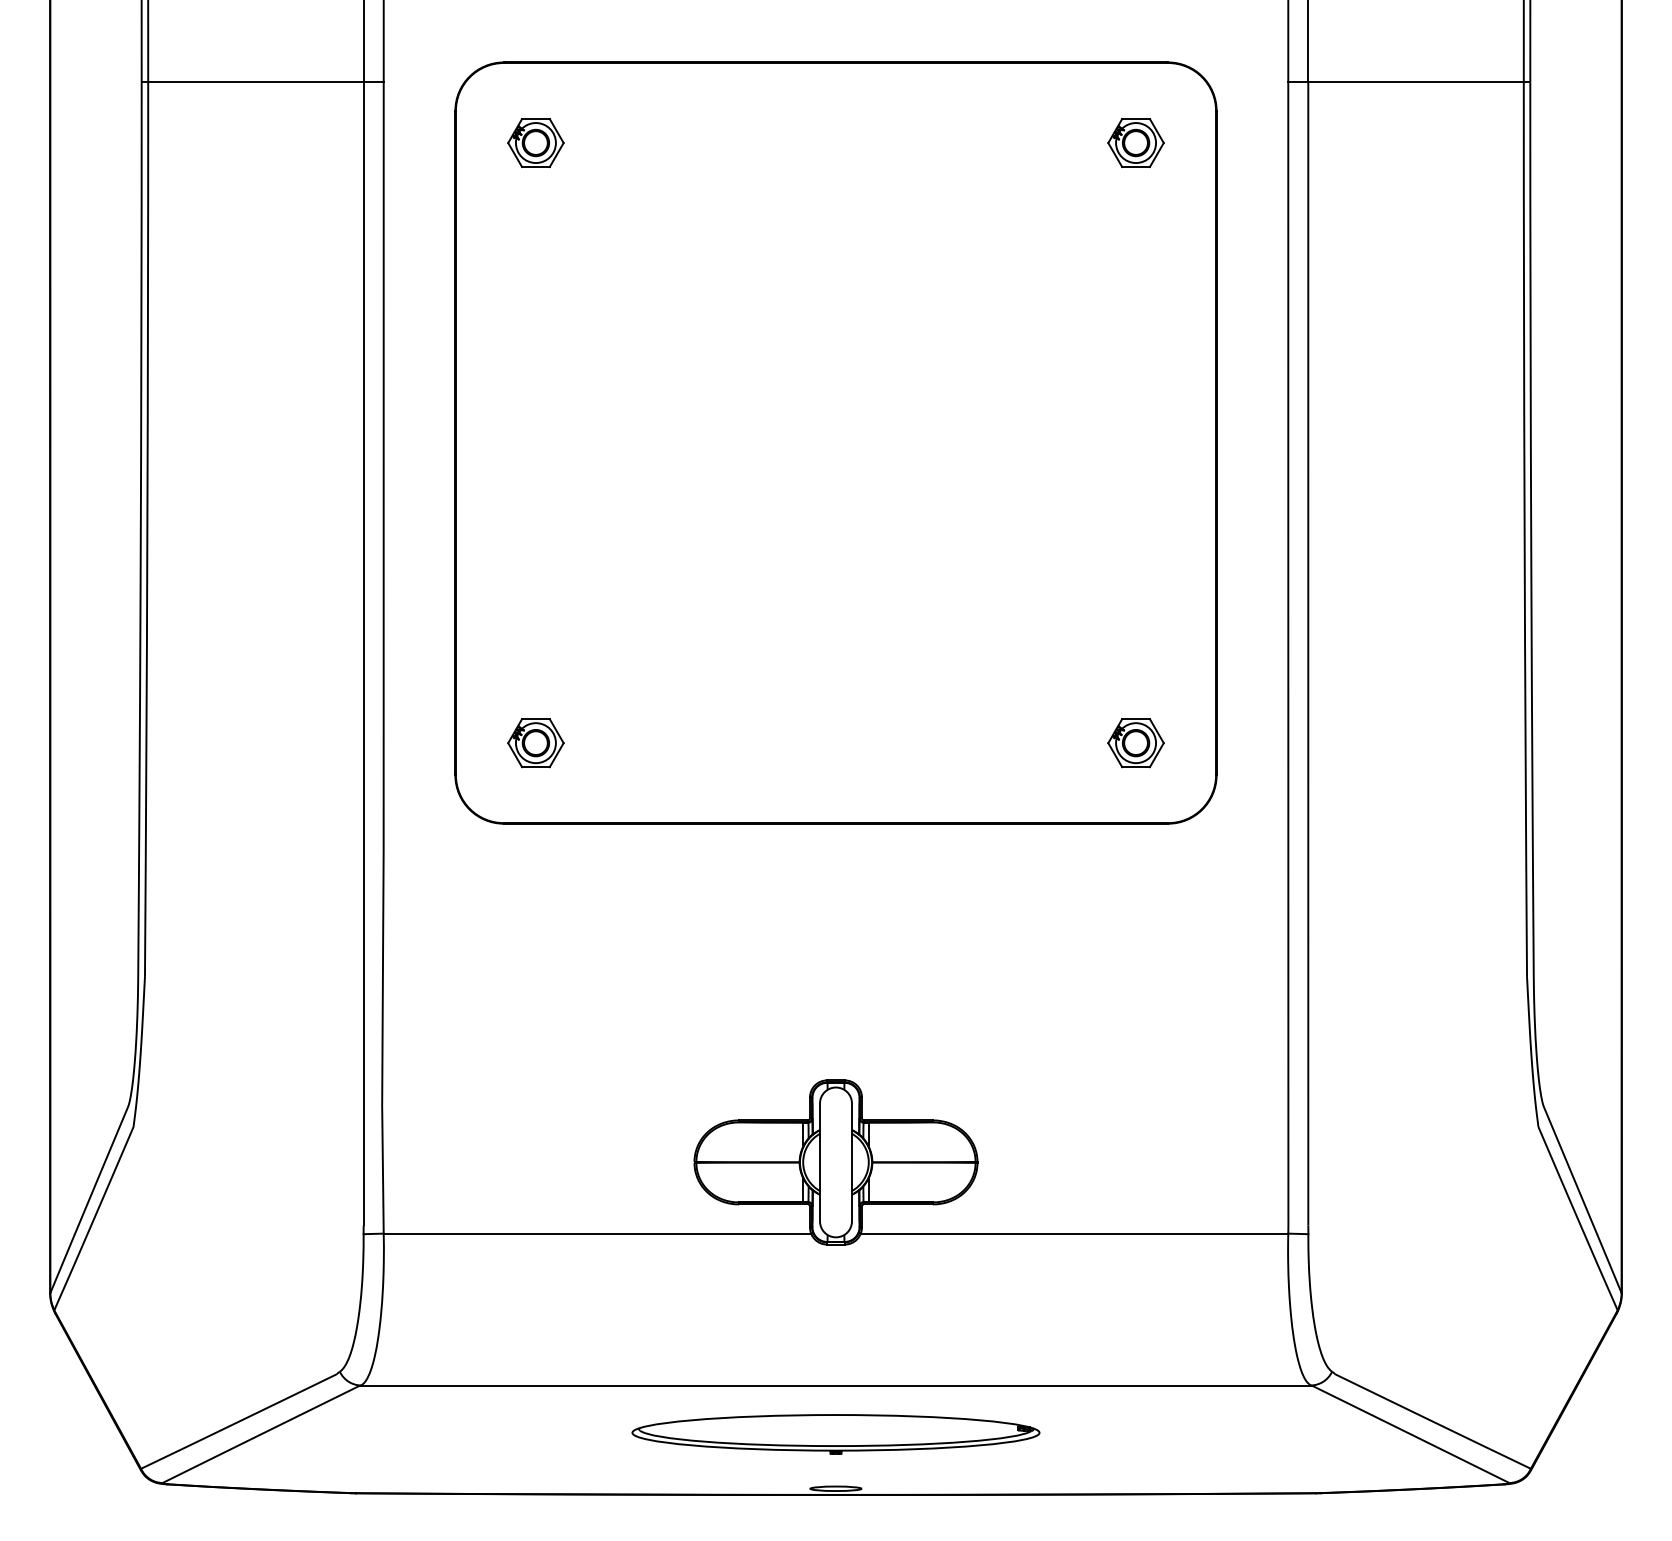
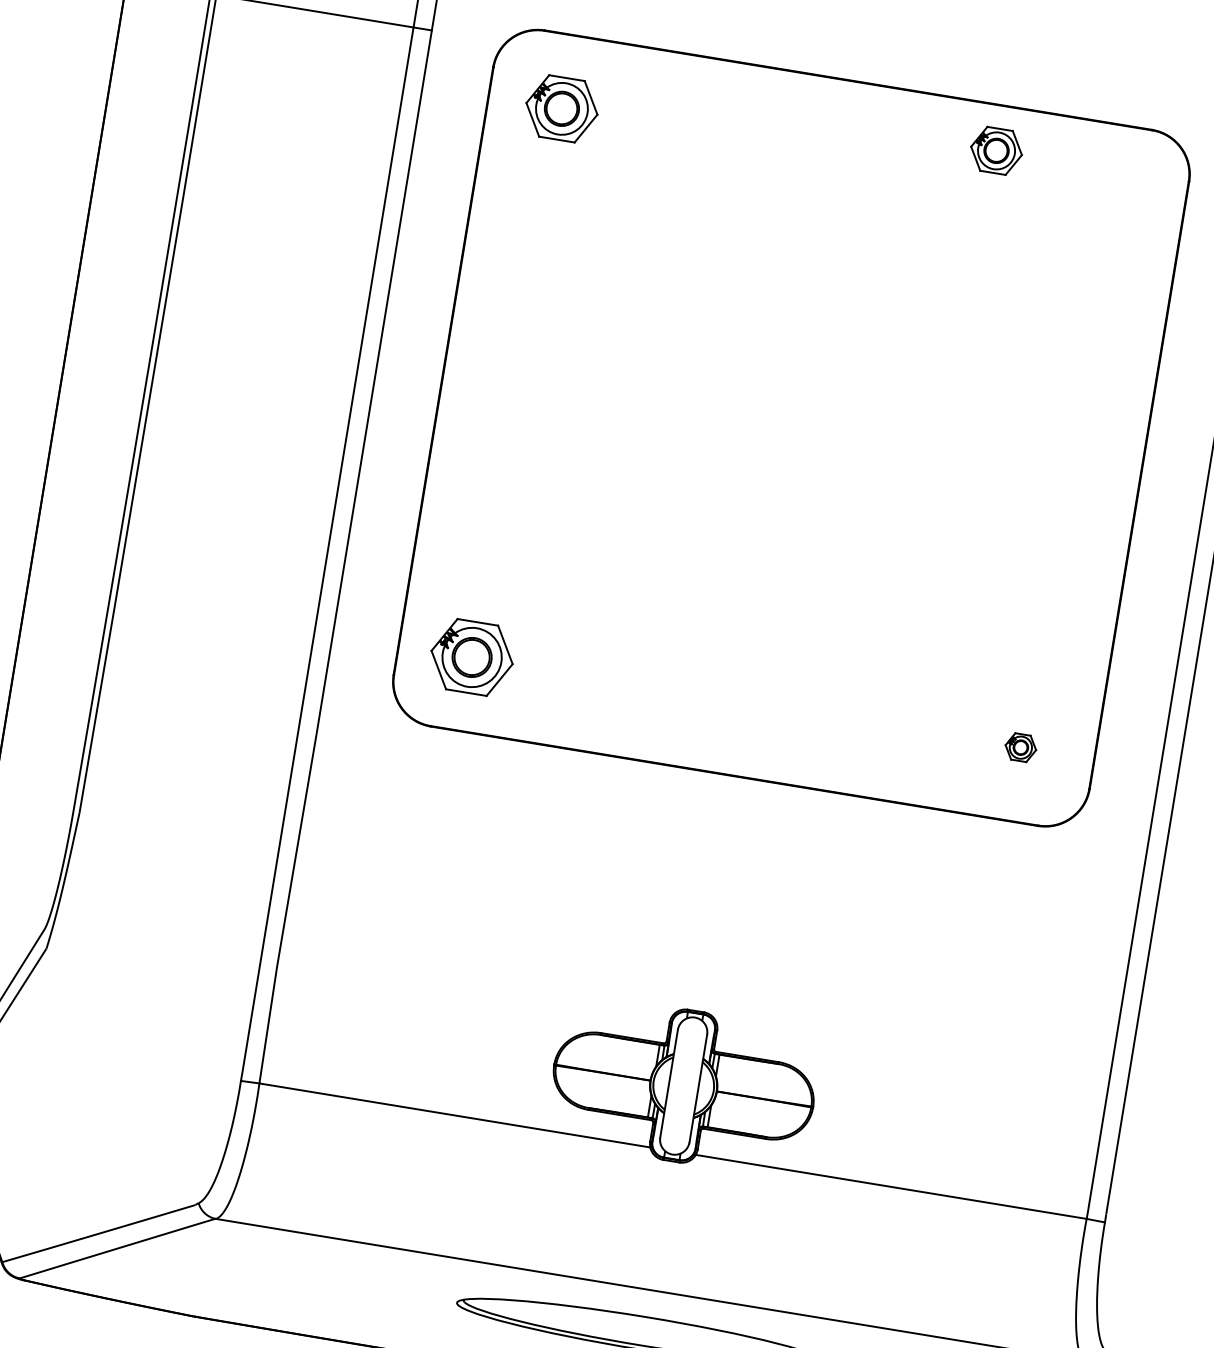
part: (535, 142) -> (561, 108), size x1.4
part: (1135, 142) -> (996, 150), moved
part: (535, 743) -> (471, 657), size x1.6
part: (1135, 743) -> (1020, 747), size x0.6

